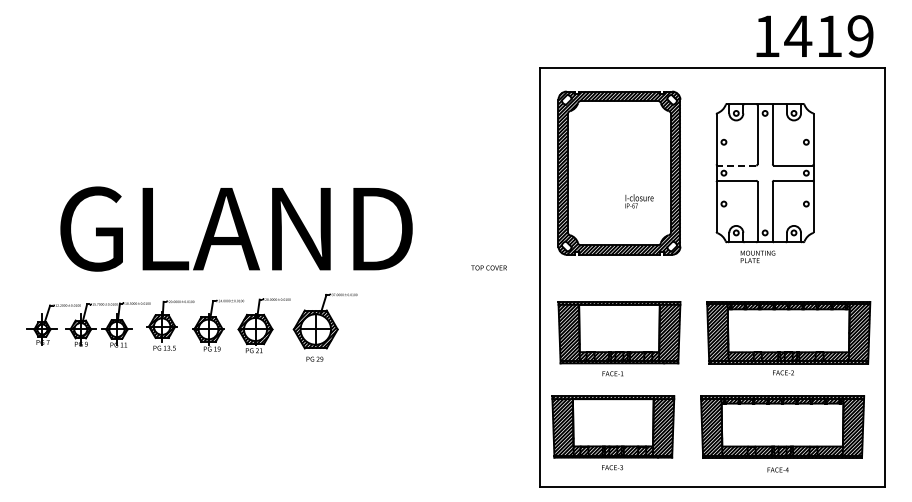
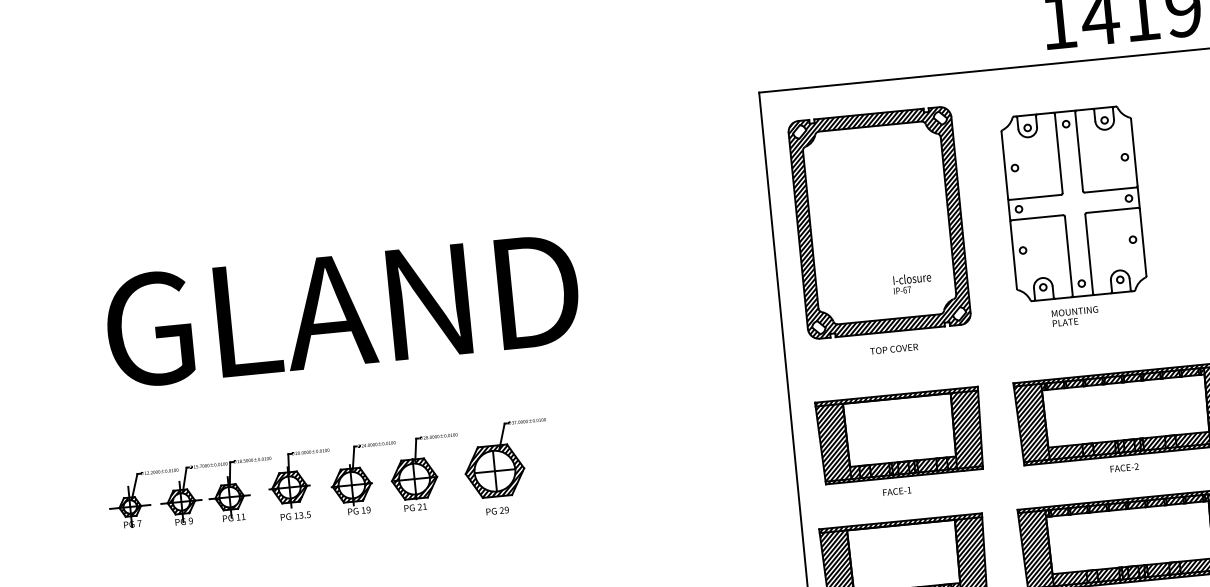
line: (736, 165) -> (1034, 197), dashed -> solid
text: (639, 201) -> (912, 283), moved
text: (236, 228) -> (342, 309), moved
text: (488, 267) -> (893, 348), moved

